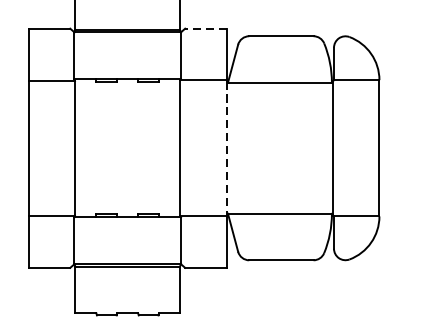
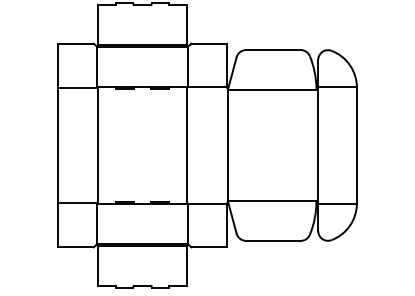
line: (206, 28) -> (209, 43), dashed -> solid
line: (227, 148) -> (227, 145), dashed -> solid

